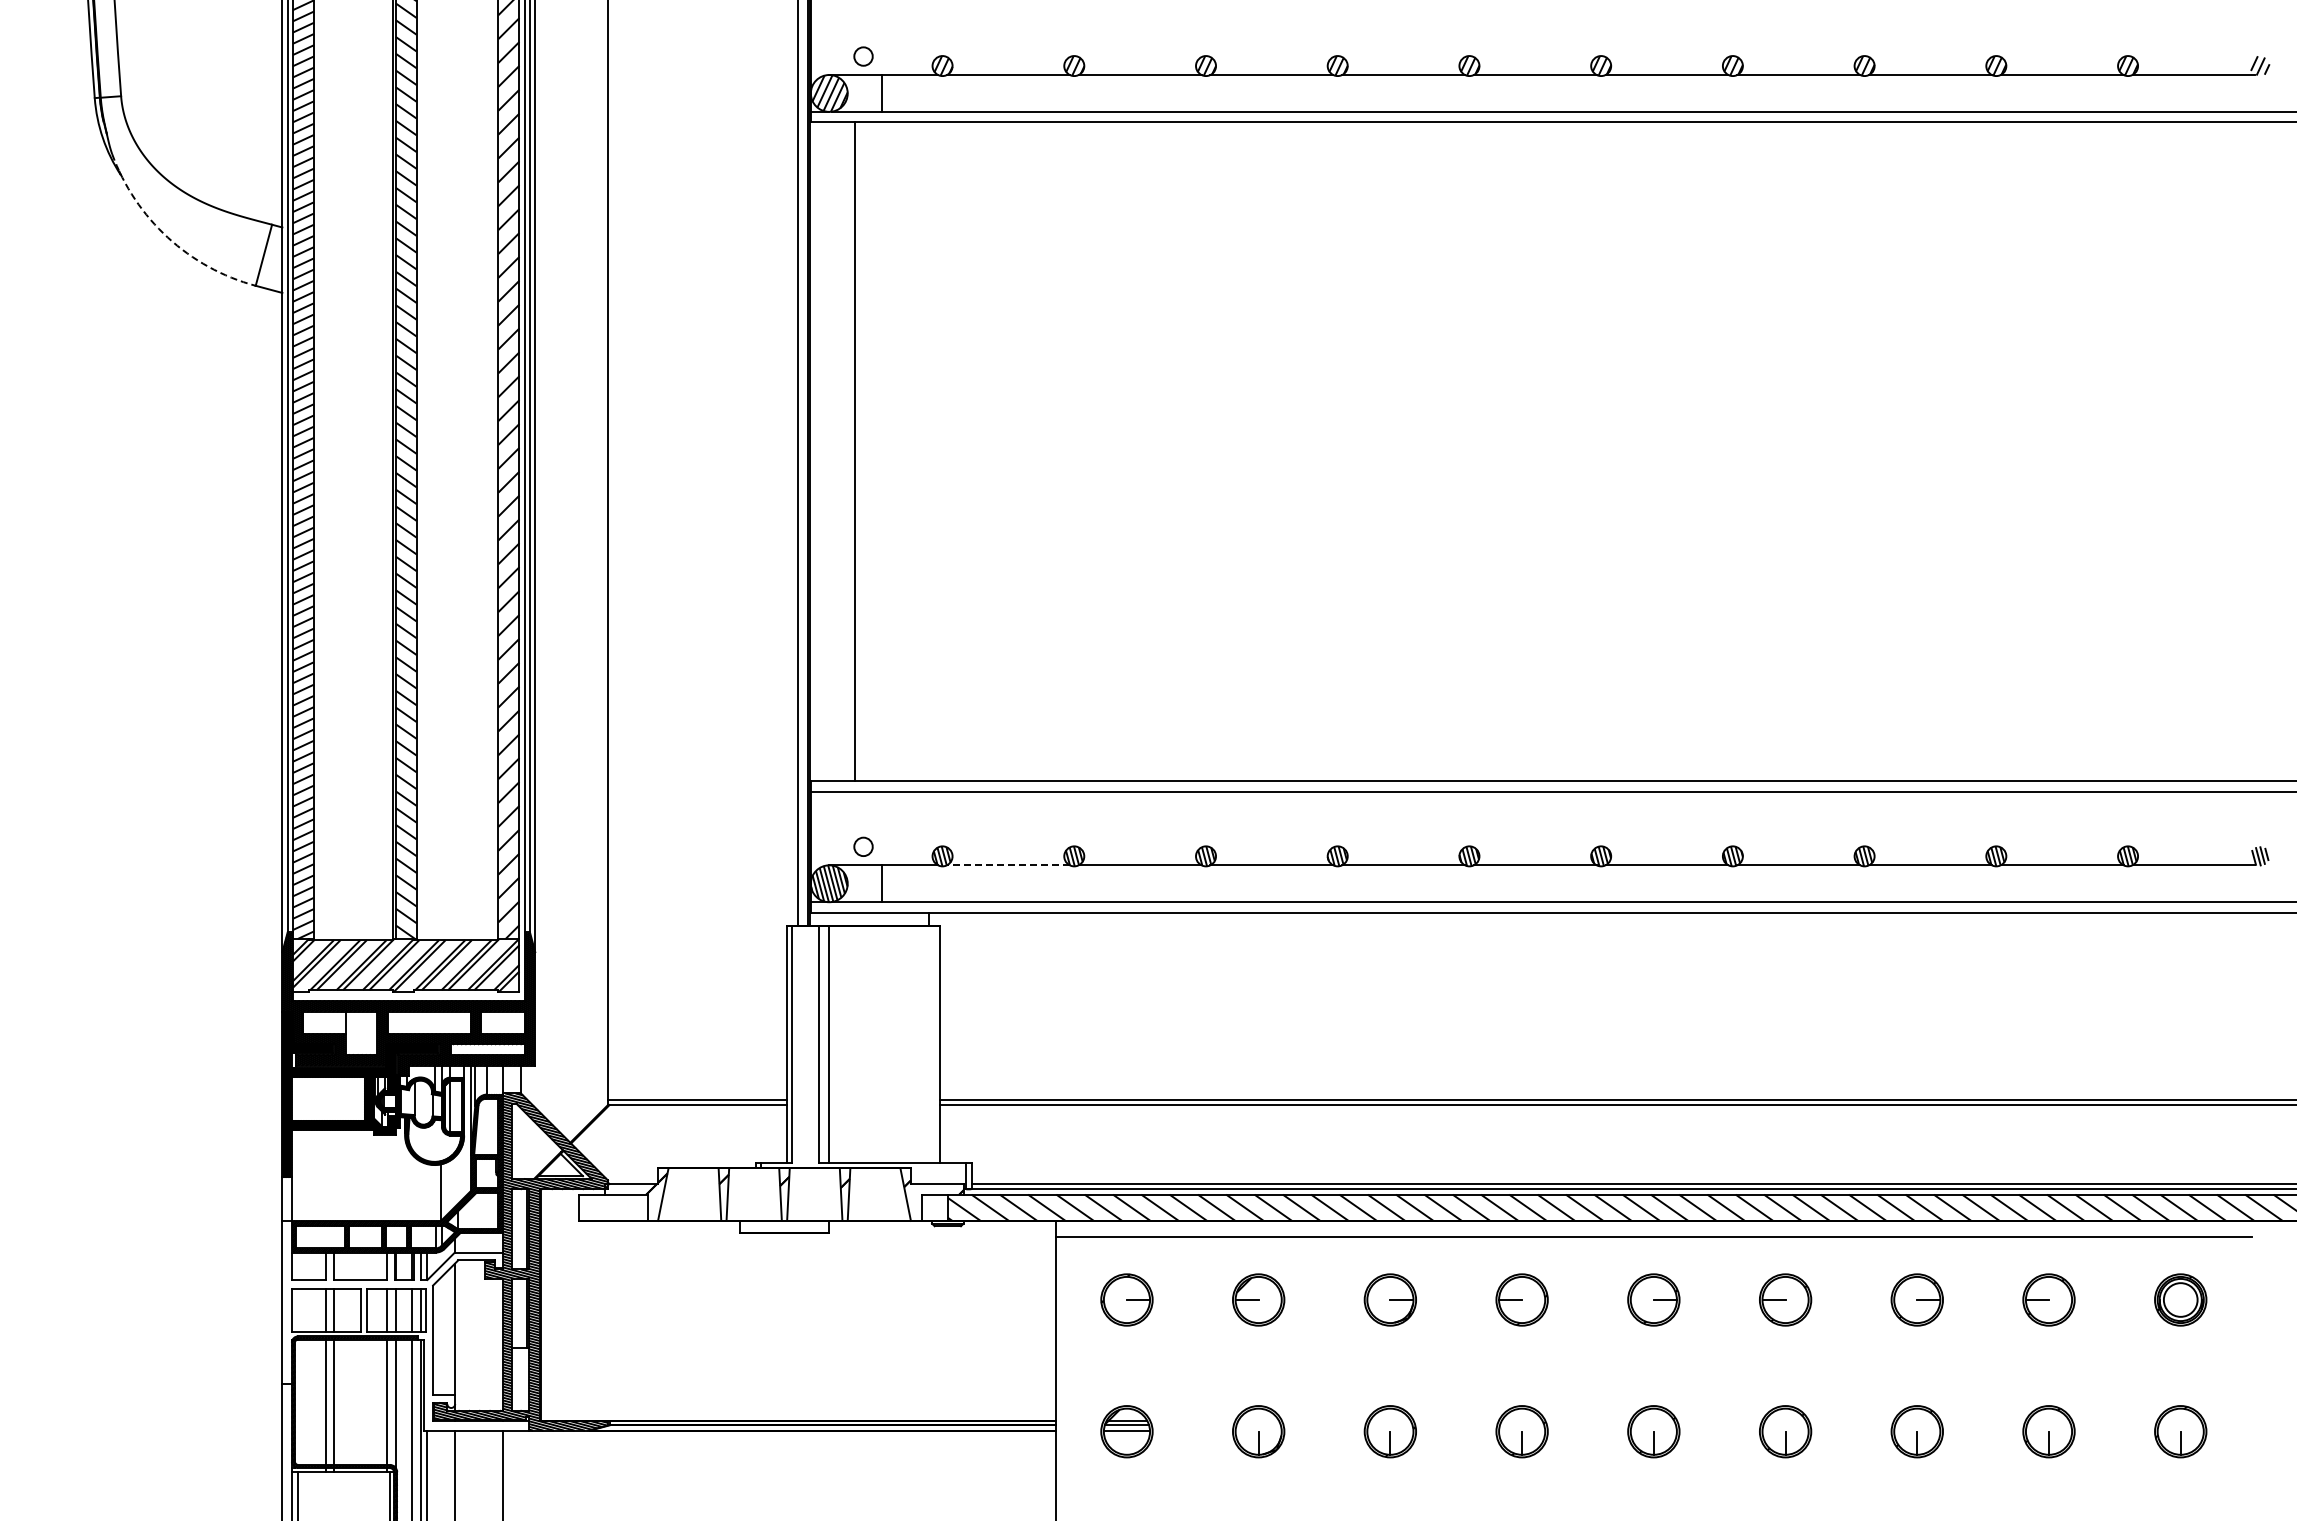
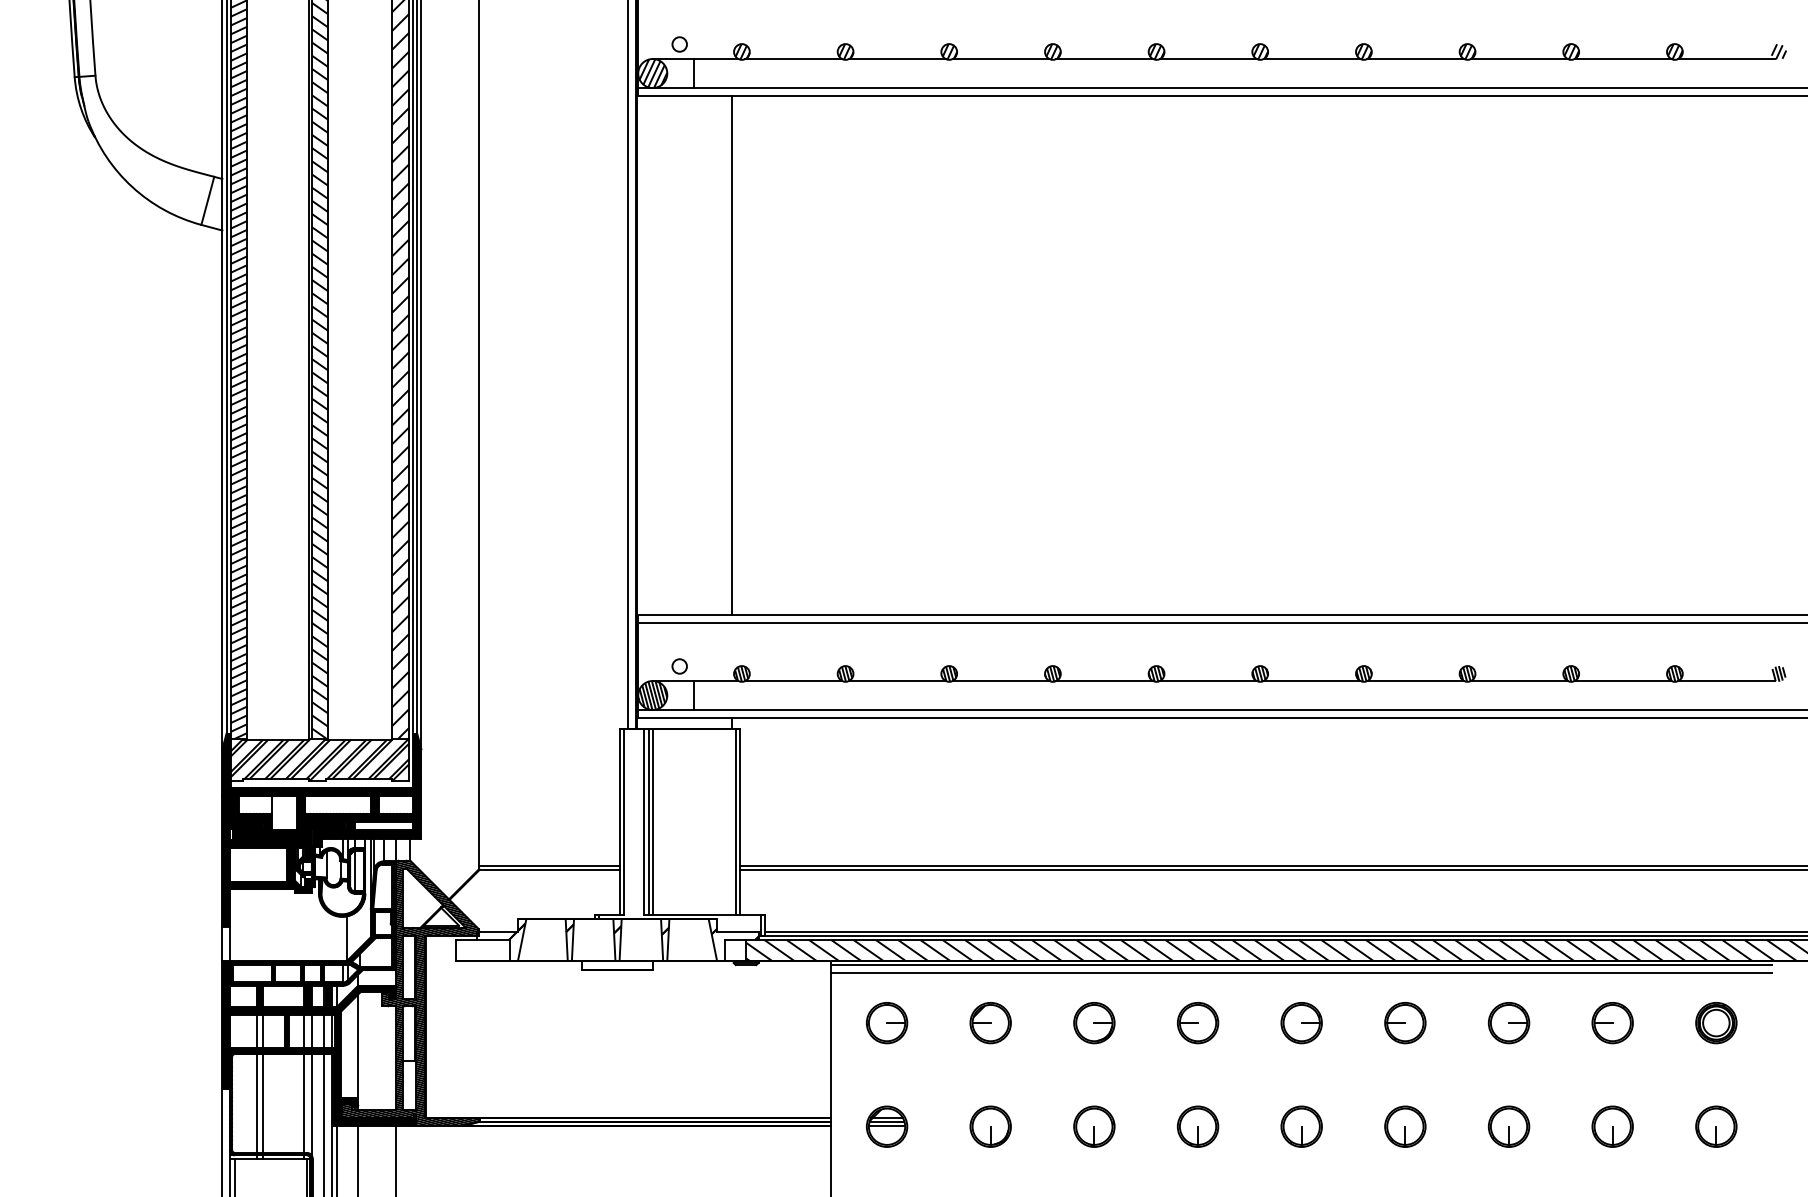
arc: (167, 237) -> (131, 186), dashed -> solid
line: (855, 451) -> (731, 355), moved
line: (1007, 865) -> (793, 681), dashed -> solid
line: (824, 1044) -> (649, 822), added
line: (934, 1044) -> (735, 822), added
line: (1653, 1226) -> (1301, 965), added
hatch: (405, 1325) -> (319, 1043), added

